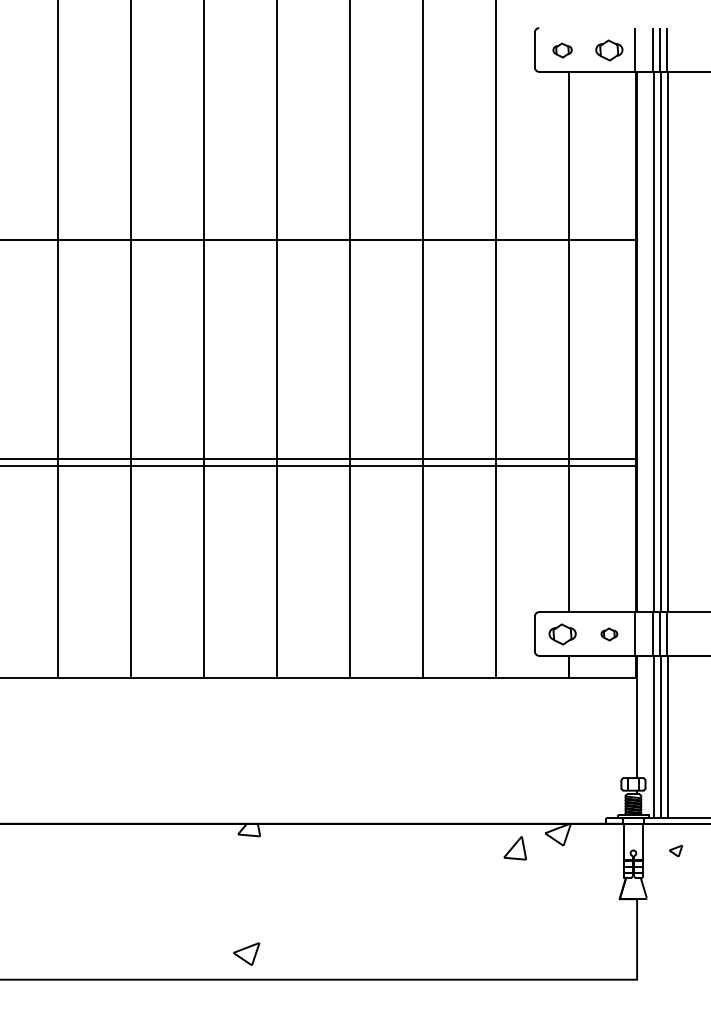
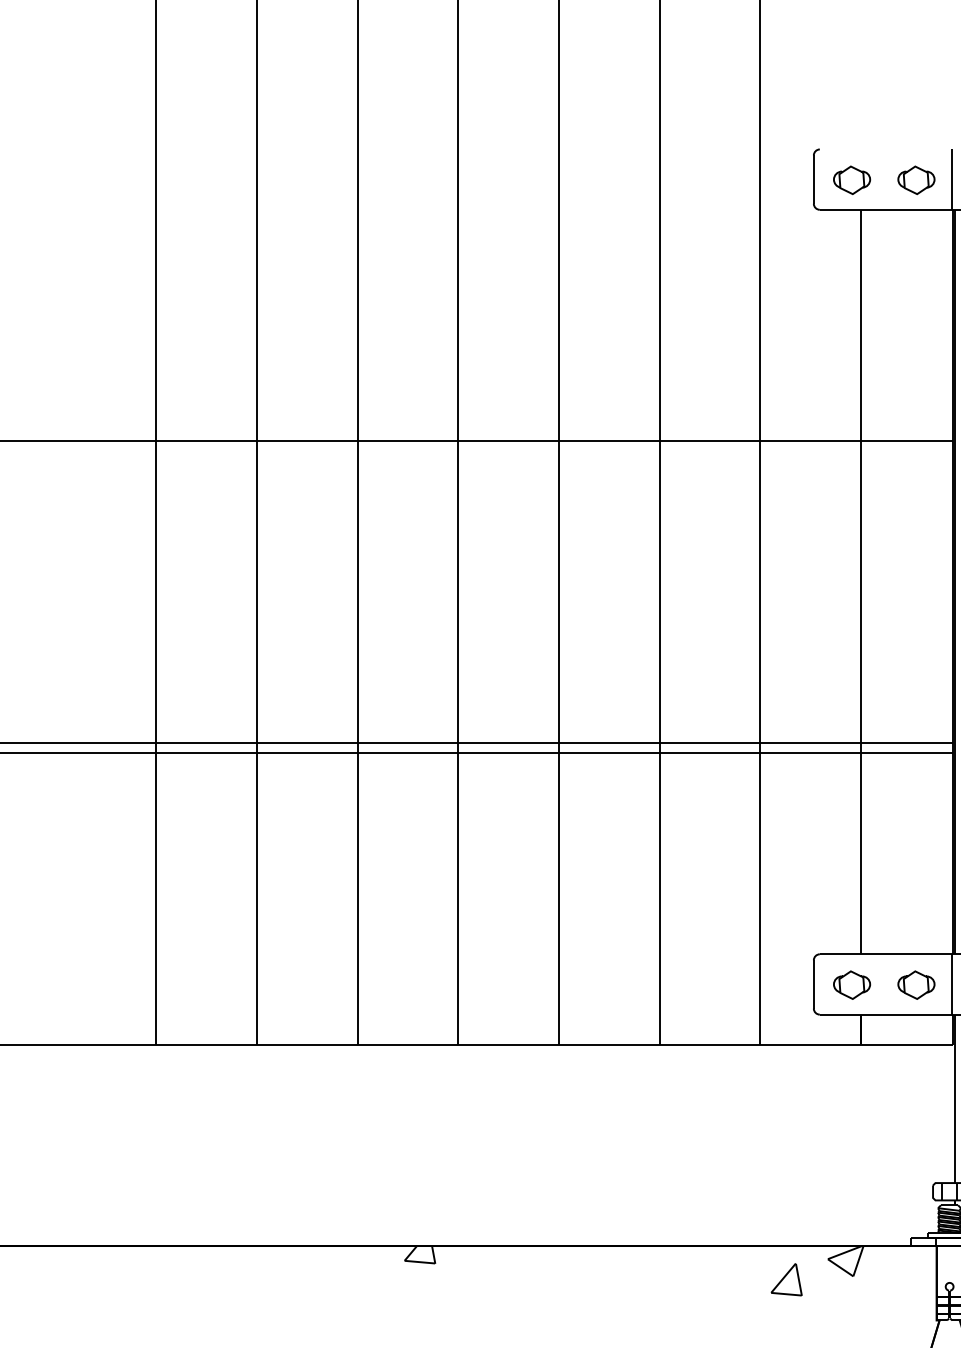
part: (562, 50) -> (851, 180), size x1.43
part: (609, 634) -> (916, 985), size x1.67

